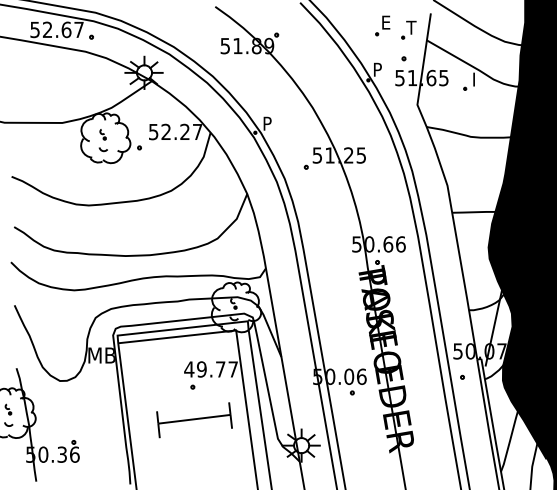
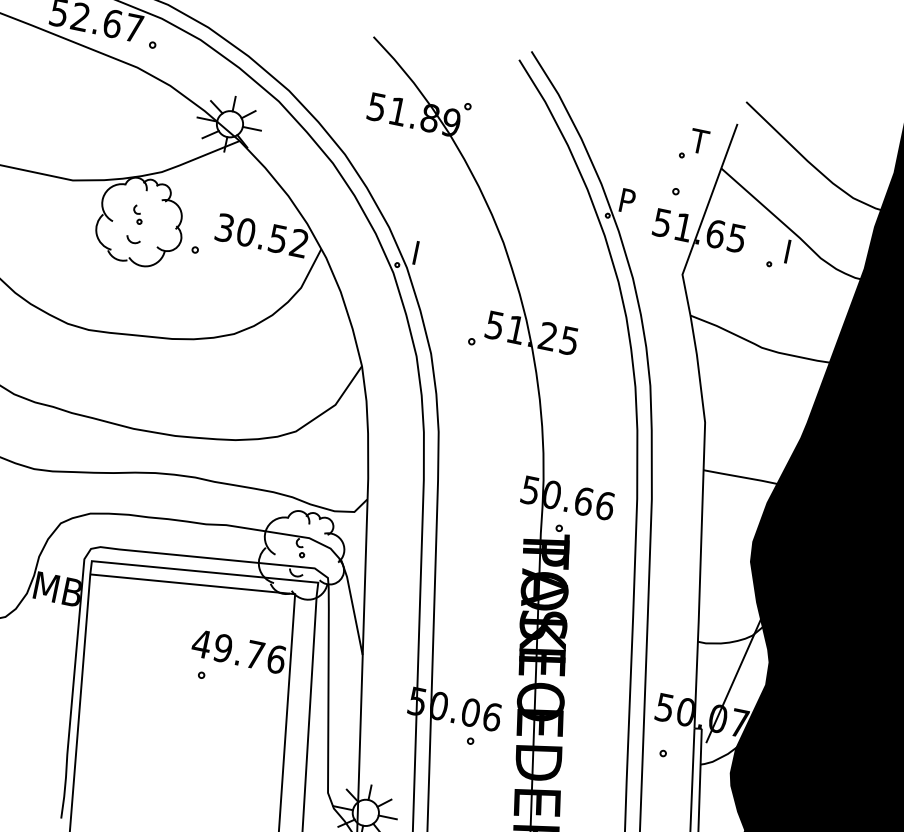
part: (382, 25) -> (651, 127), removed
text: (268, 120) -> (423, 248), P -> I
text: (175, 131) -> (262, 234), 52.27 -> 30.52
text: (233, 369) -> (276, 659), 49.77 -> 49.76
part: (194, 420) -> (192, 732), removed

